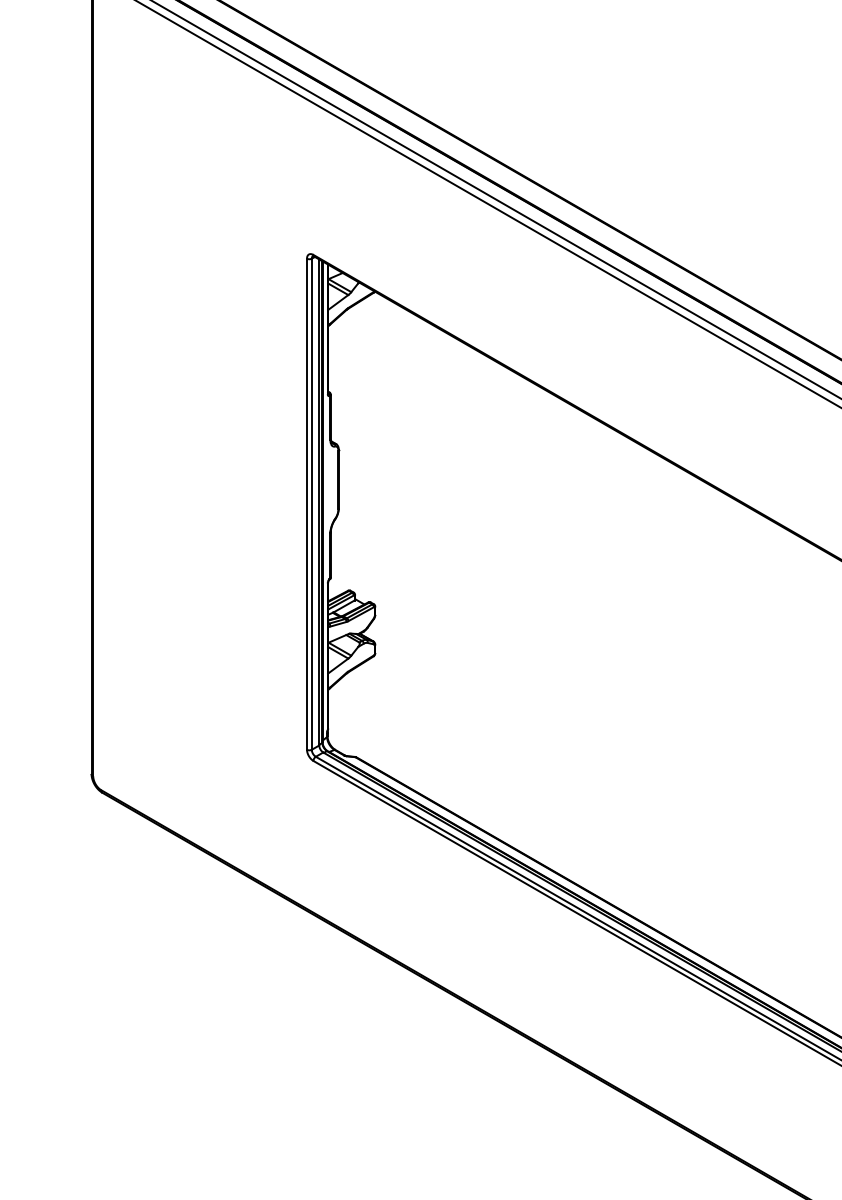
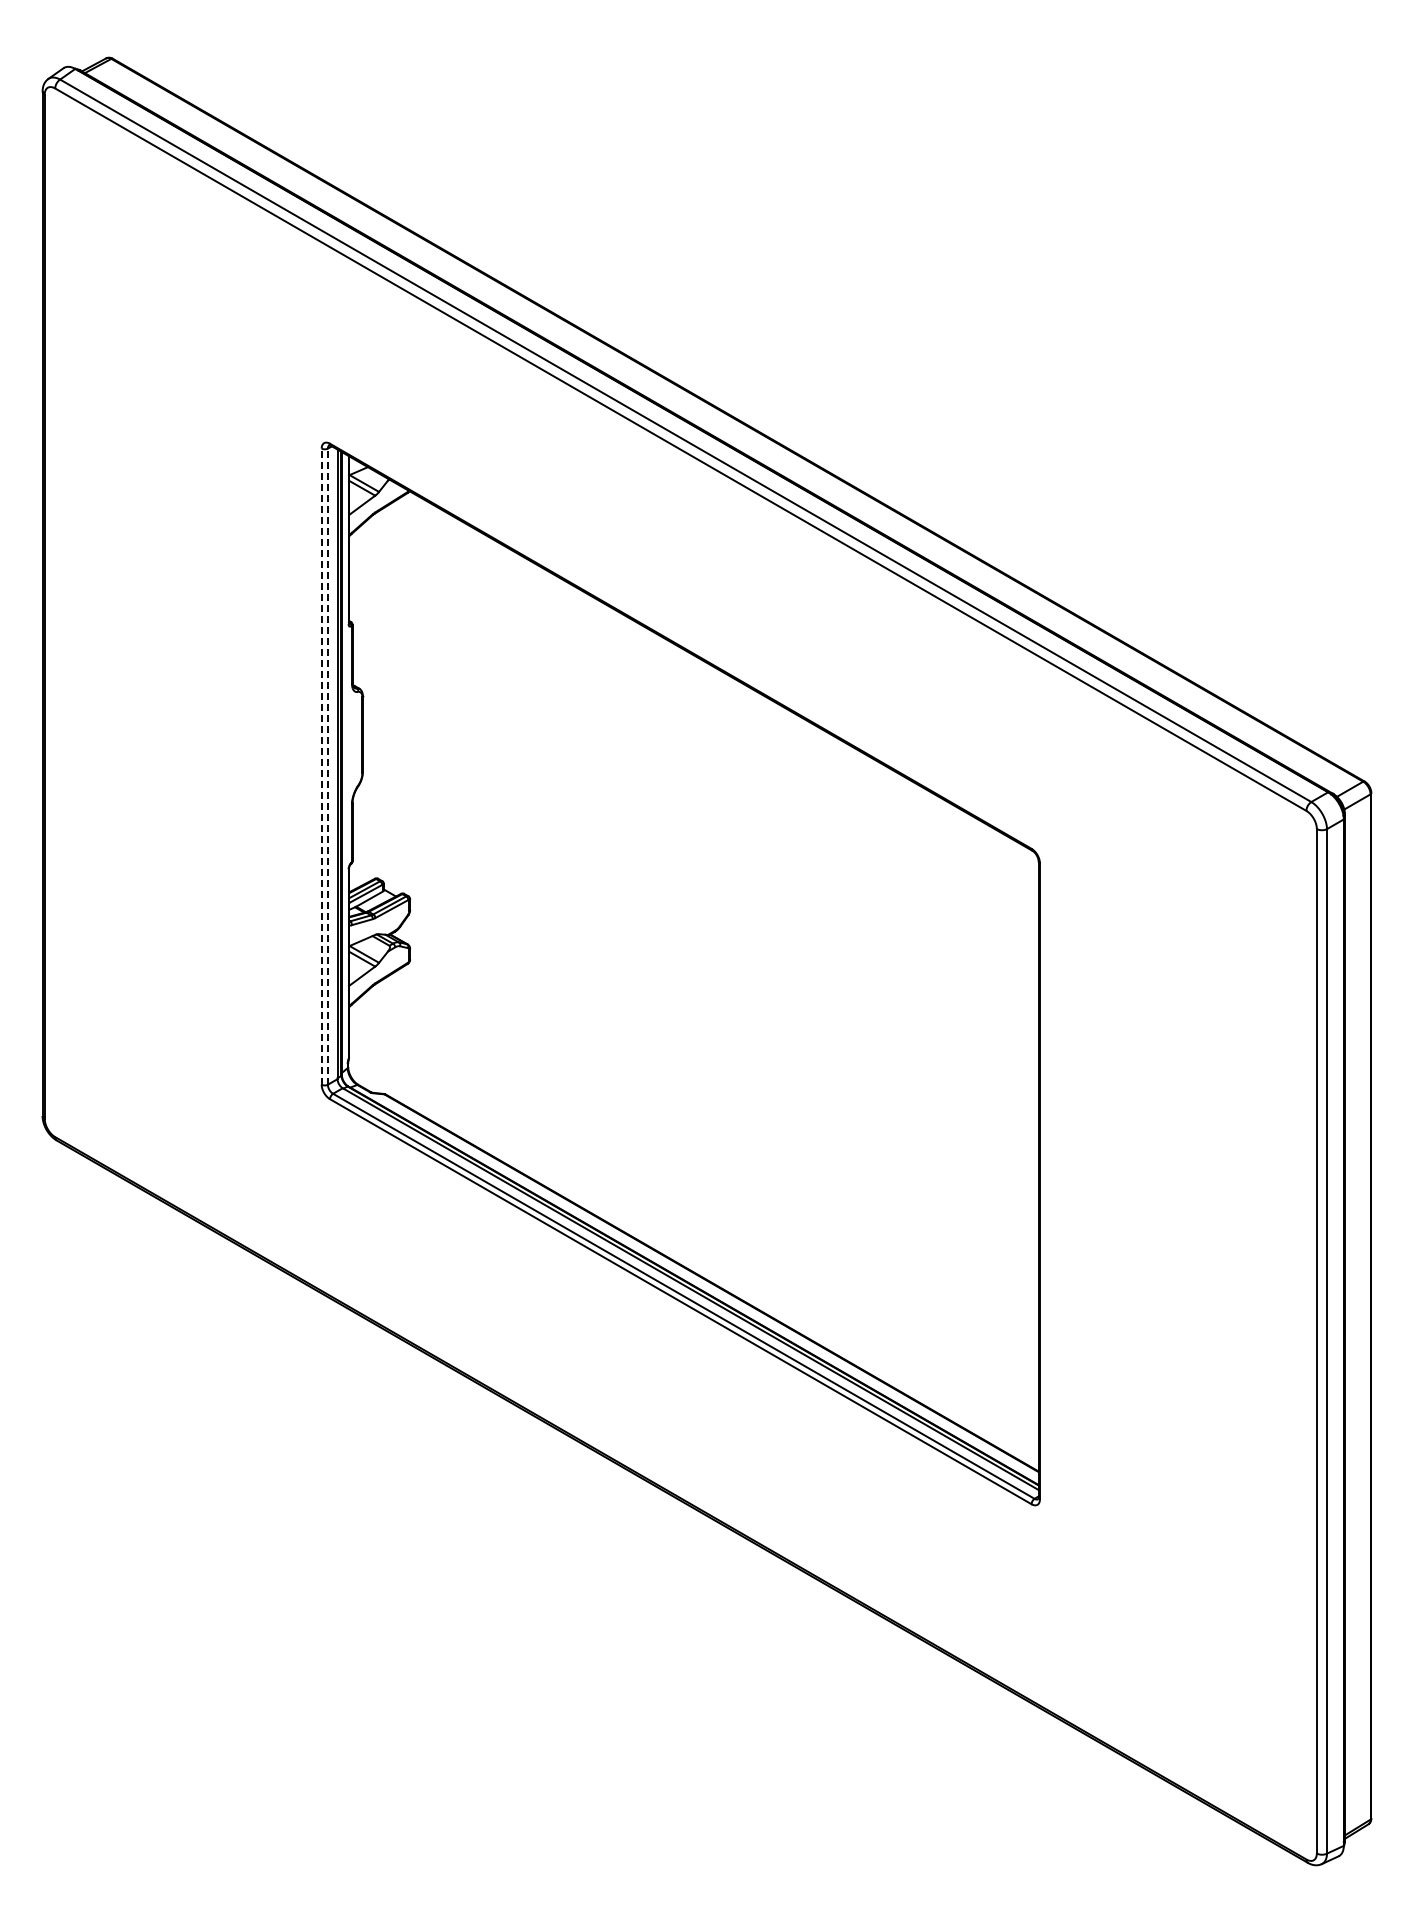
line: (306, 504) -> (321, 766), solid -> dashed
line: (311, 504) -> (327, 766), solid -> dashed

